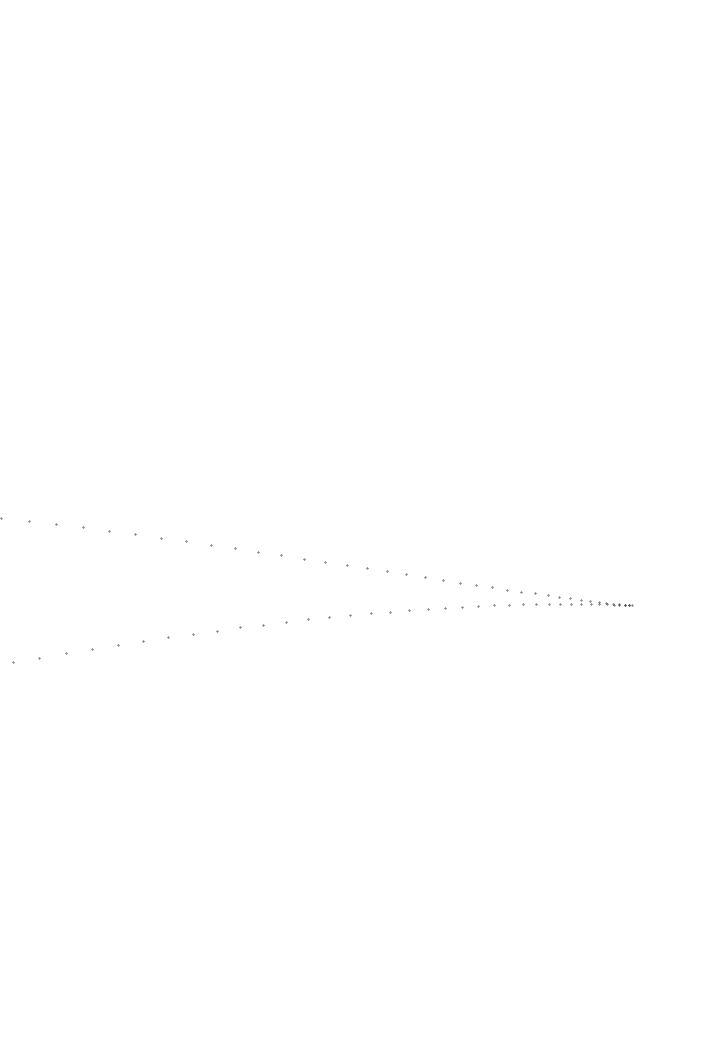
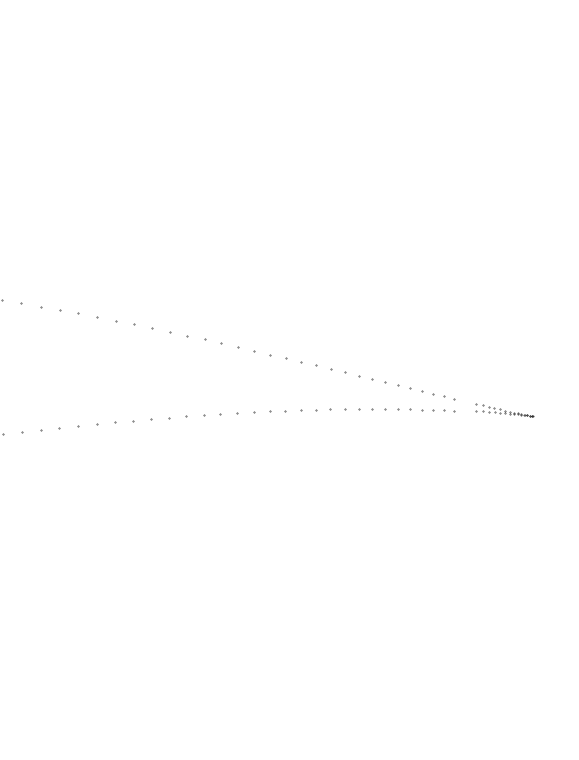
part: (569, 598) -> (504, 410), size x0.7

